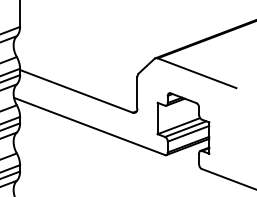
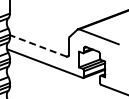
line: (74, 90) -> (37, 45), solid -> dashed

